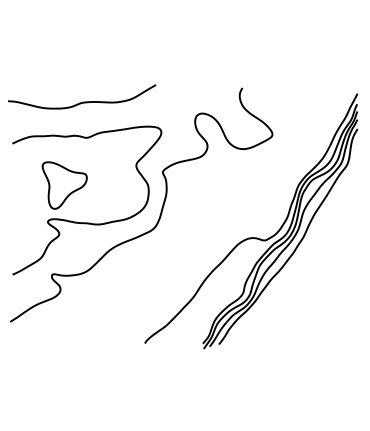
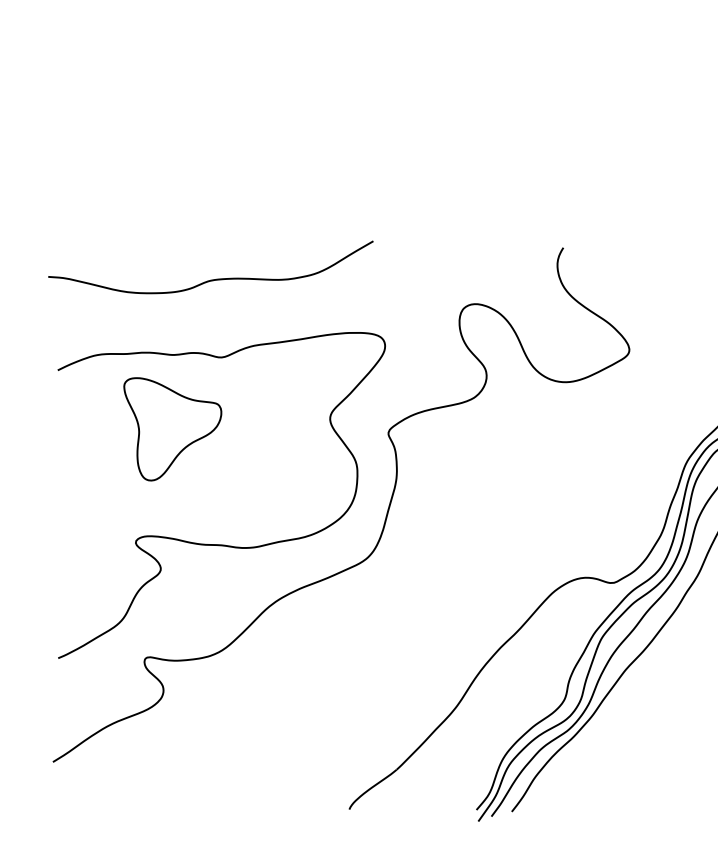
part: (64, 185) -> (172, 429), moved

